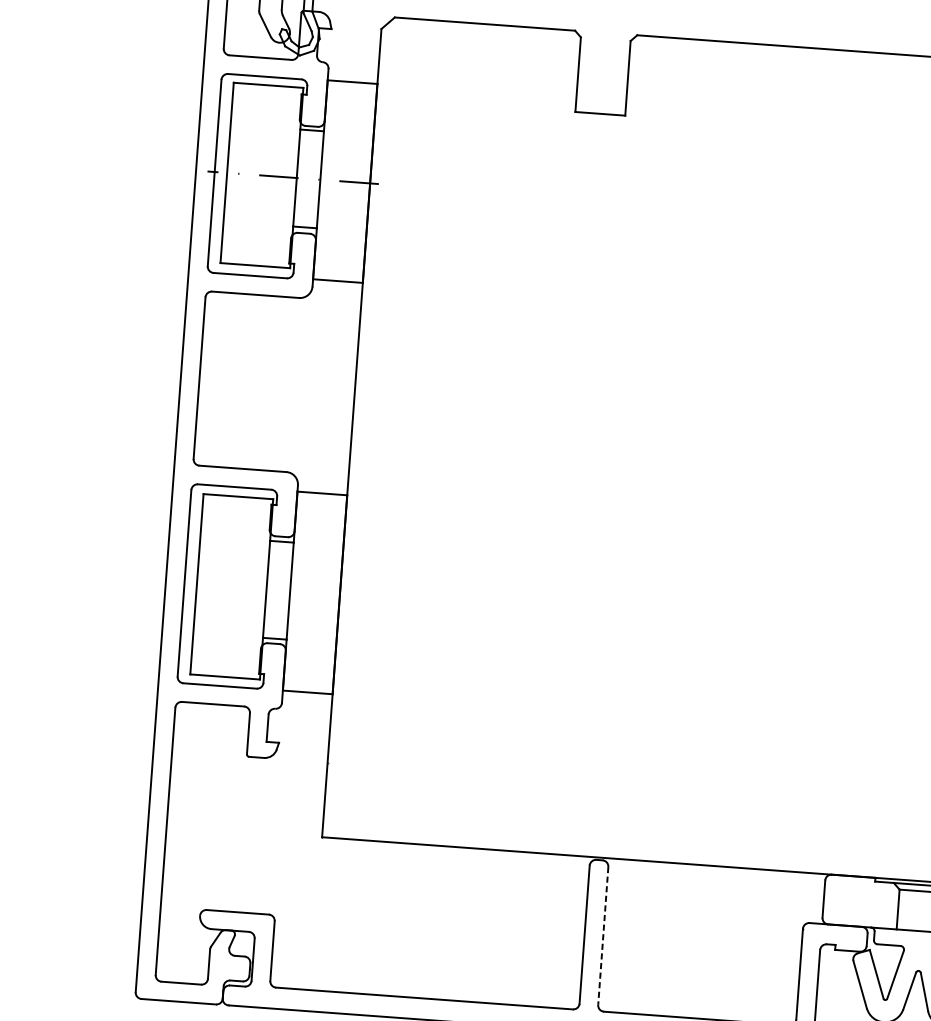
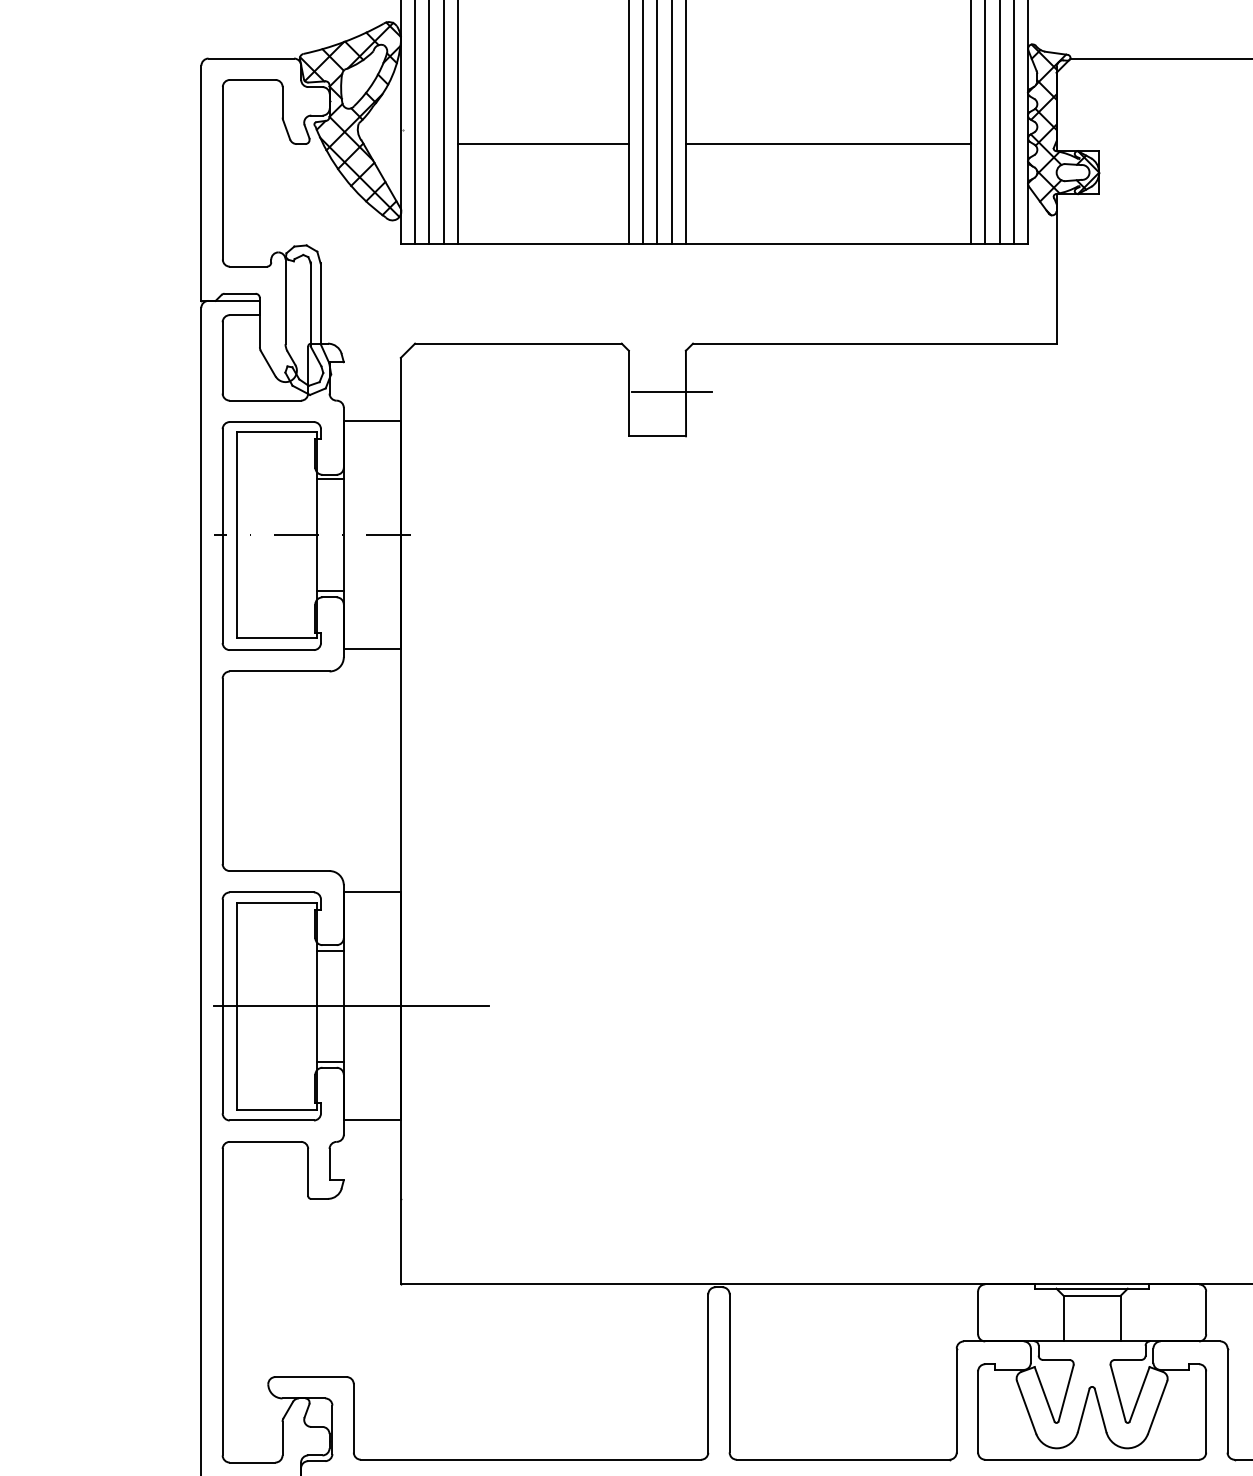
line: (615, 76) -> (671, 392), added
line: (296, 591) -> (351, 1006), added
line: (603, 936) -> (729, 1373), dashed -> solid

